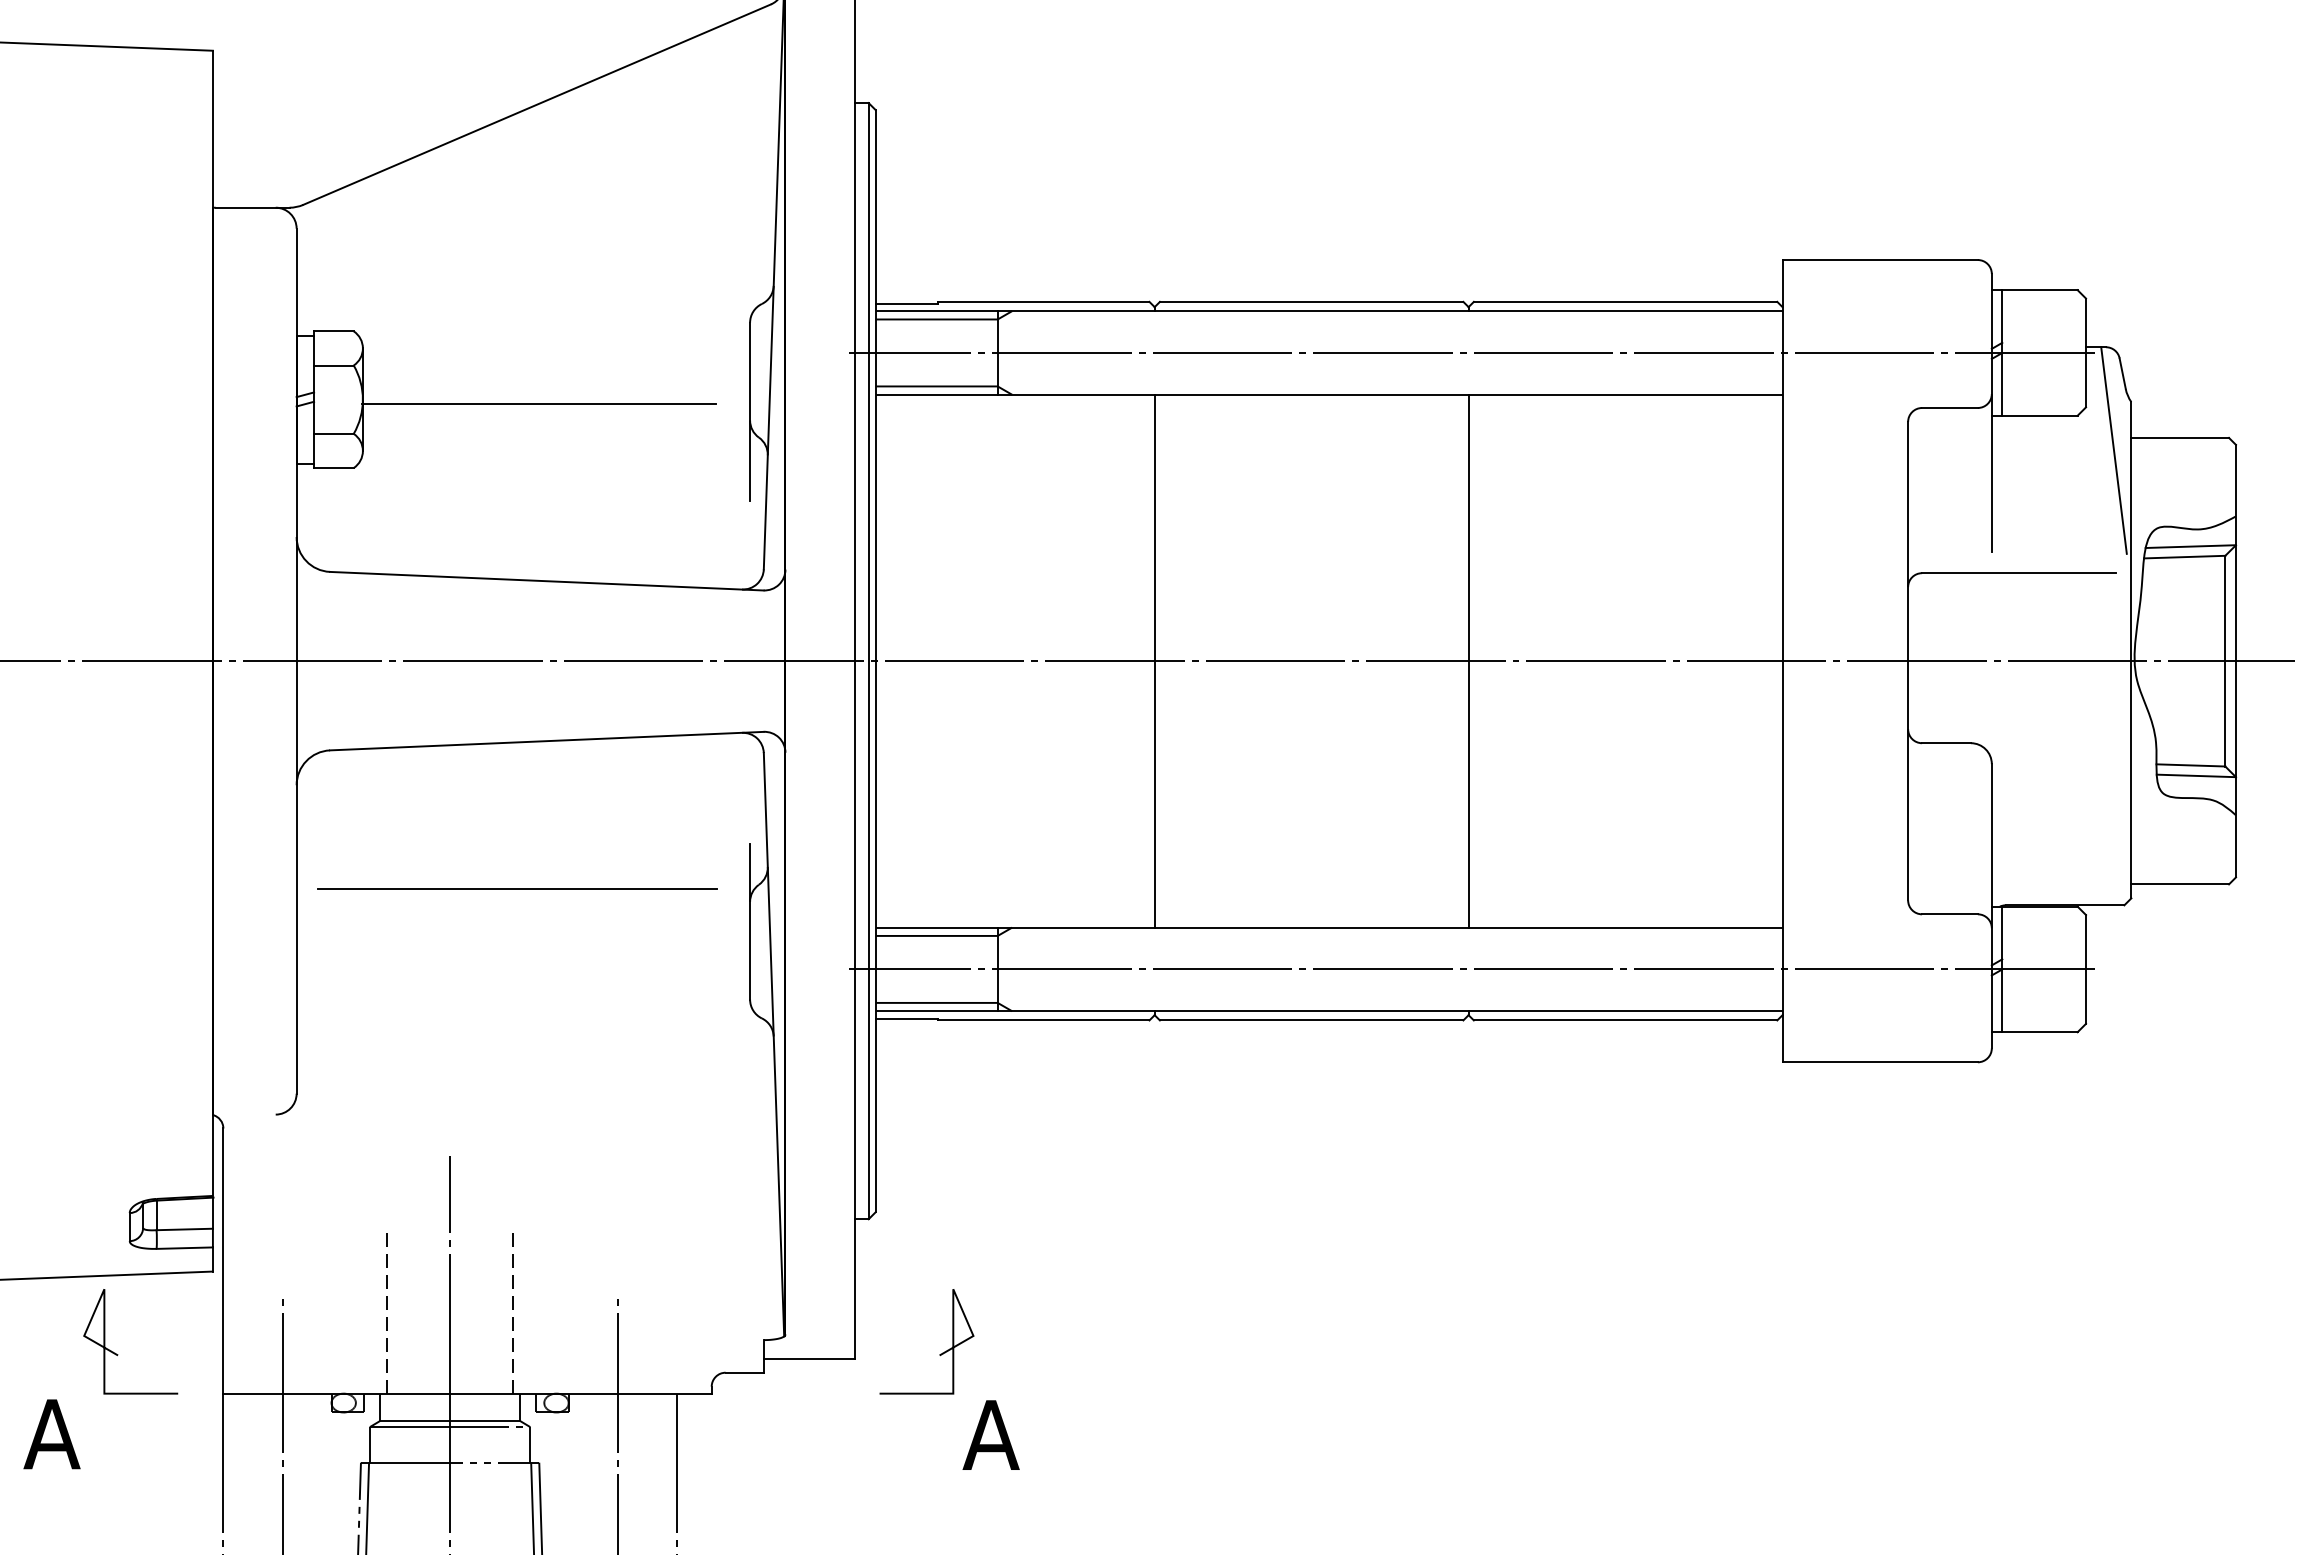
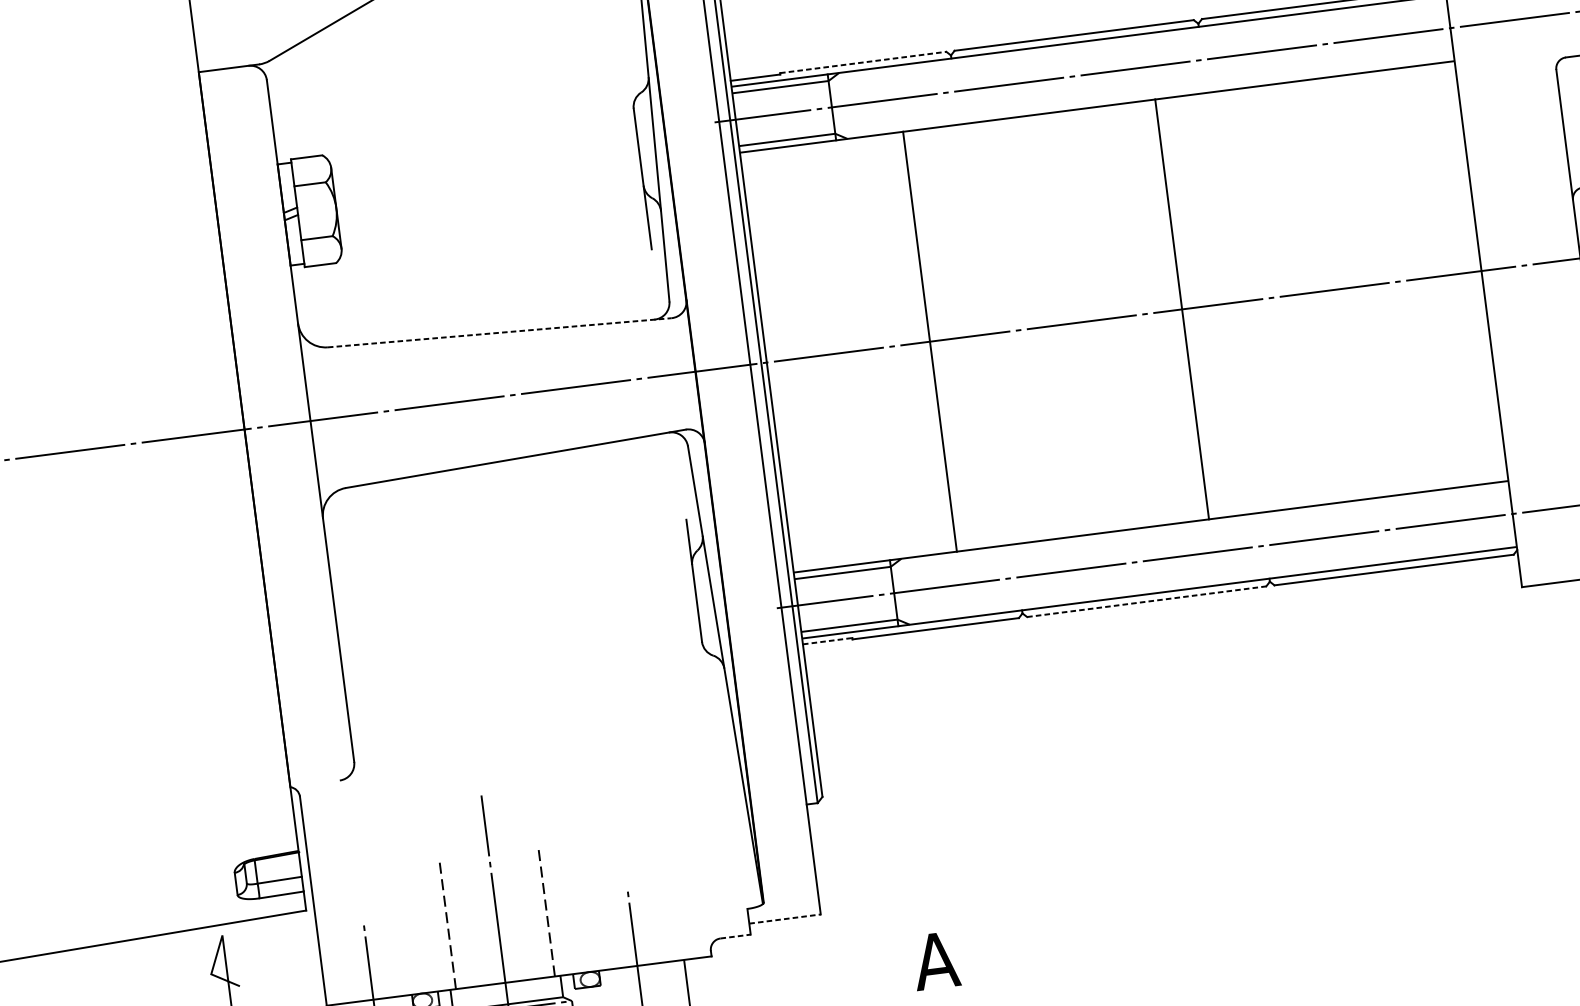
line: (1043, 301) -> (862, 62), solid -> dashed
line: (538, 404) -> (475, 194), removed
line: (546, 581) -> (499, 333), solid -> dashed
line: (1154, 660) -> (929, 341), moved
line: (1468, 660) -> (1181, 308), moved
line: (517, 888) -> (507, 577), removed
line: (907, 1018) -> (828, 641), solid -> dashed
line: (1311, 1020) -> (1146, 601), solid -> dashed
line: (939, 1354) -> (887, 902), removed
line: (809, 1358) -> (785, 918), solid -> dashed
line: (745, 1372) -> (736, 936), solid -> dashed

